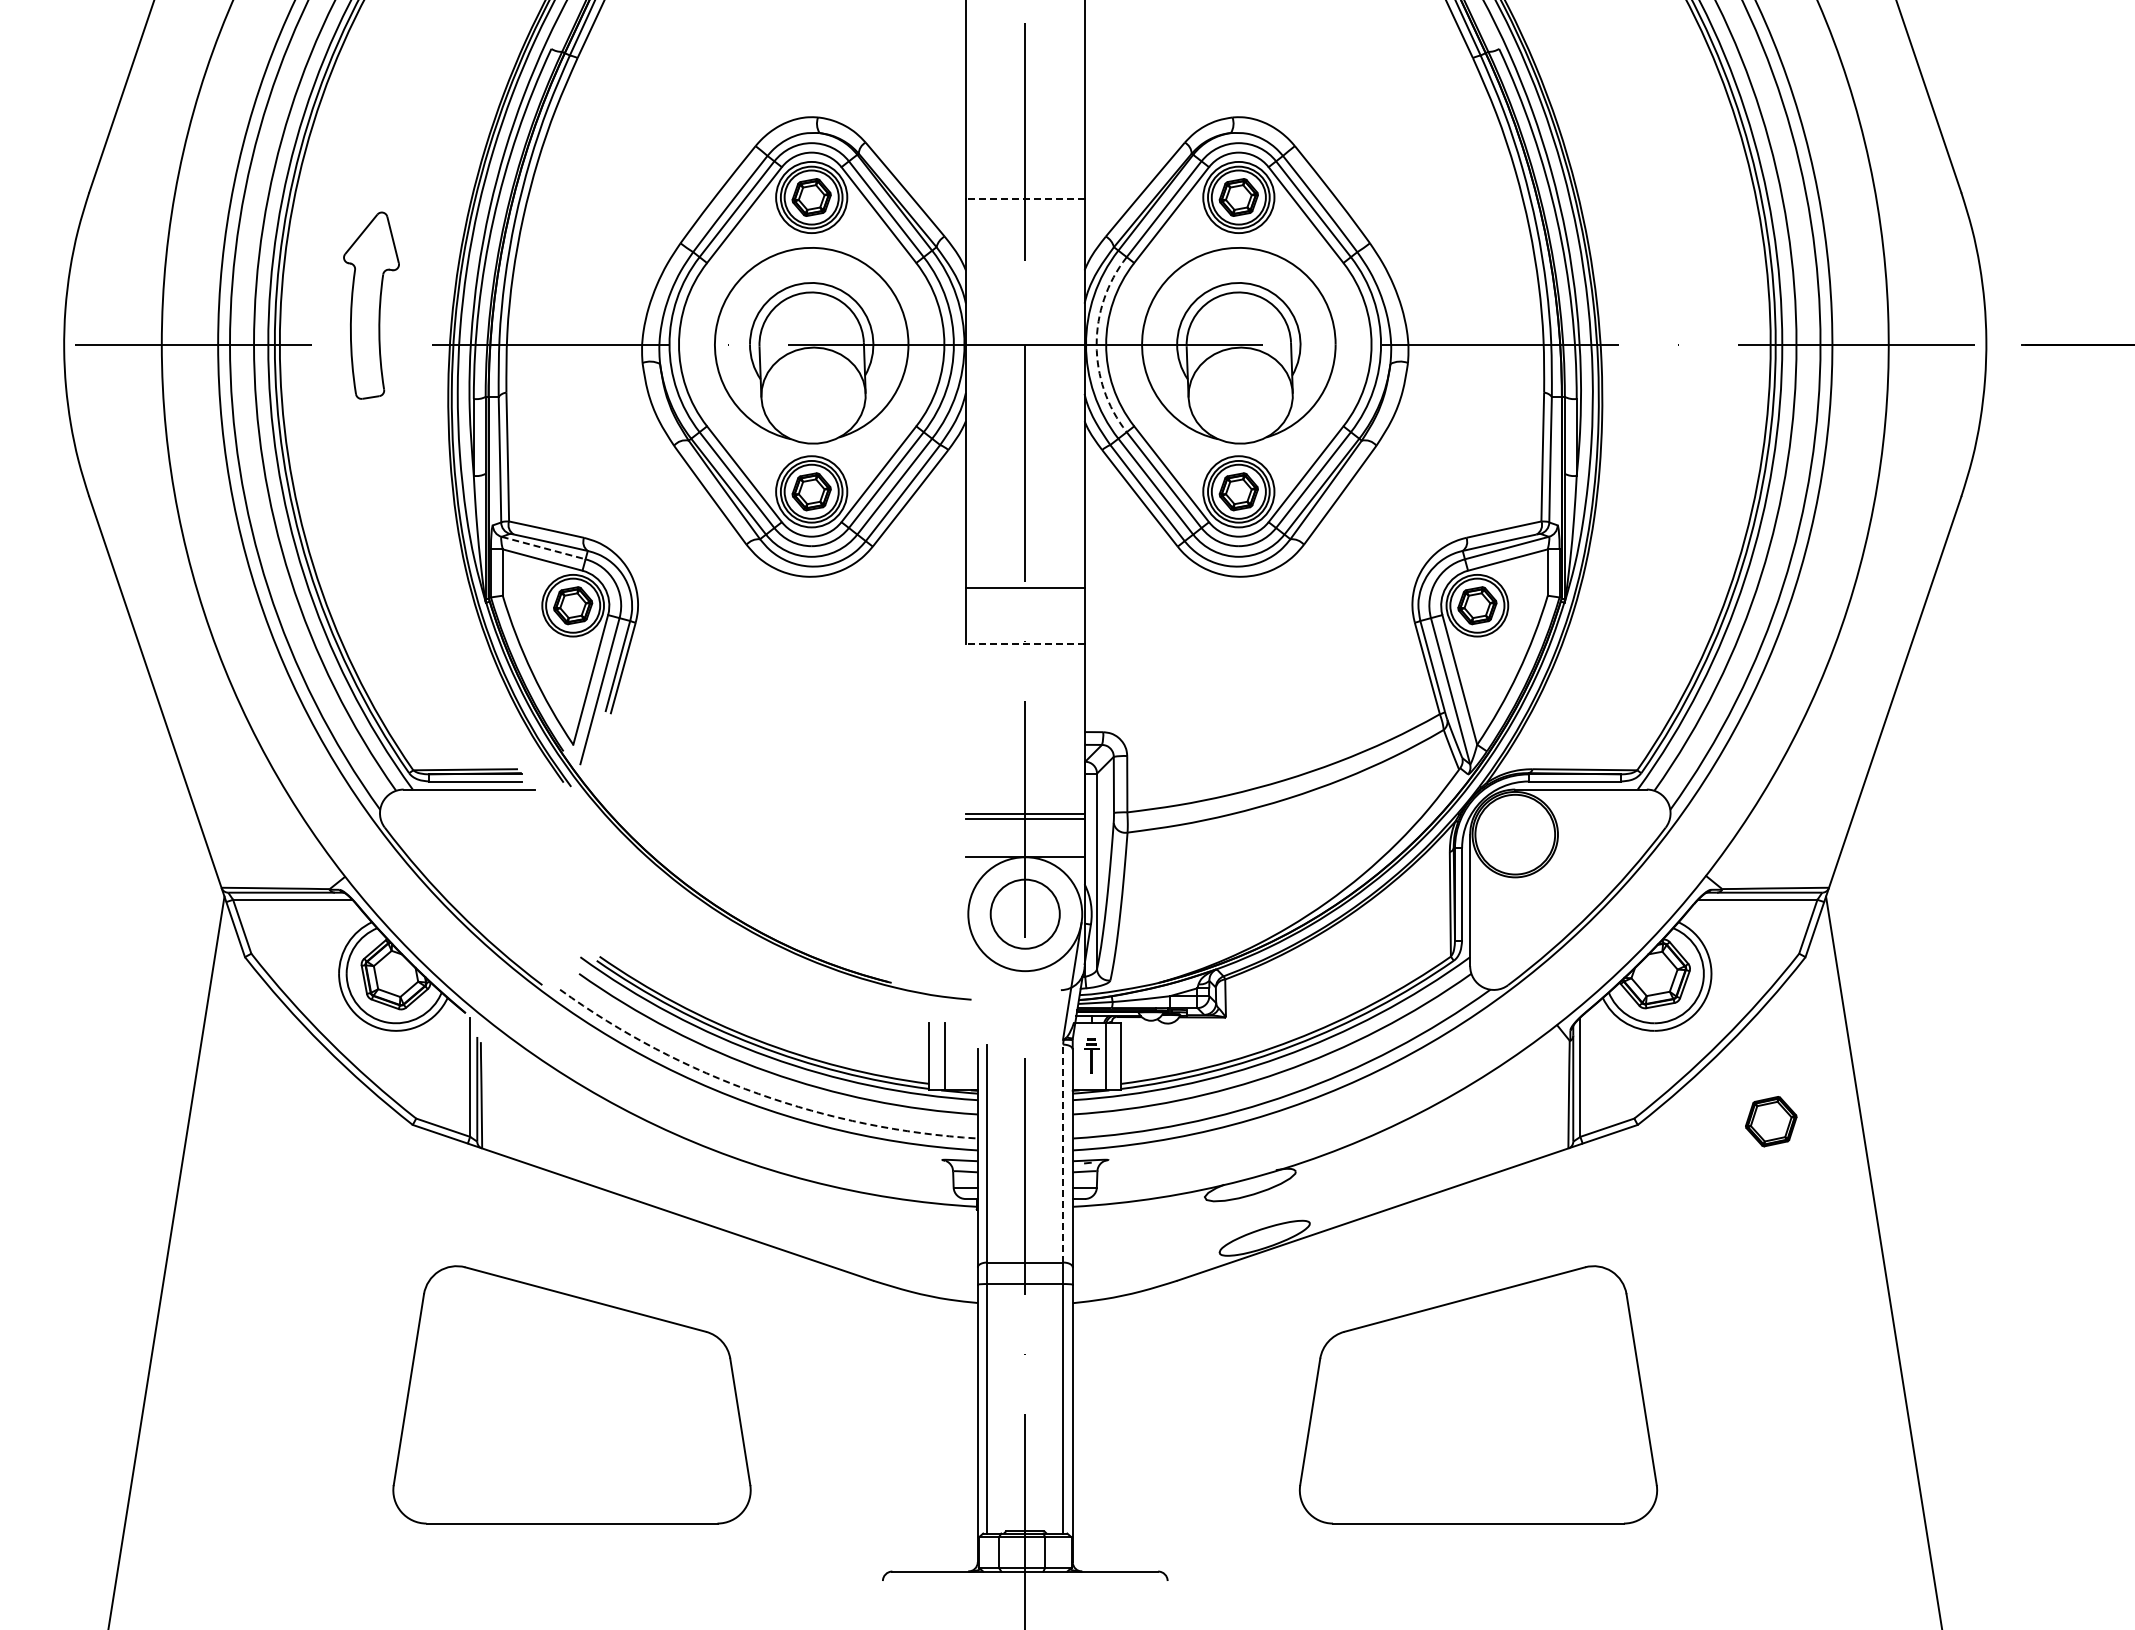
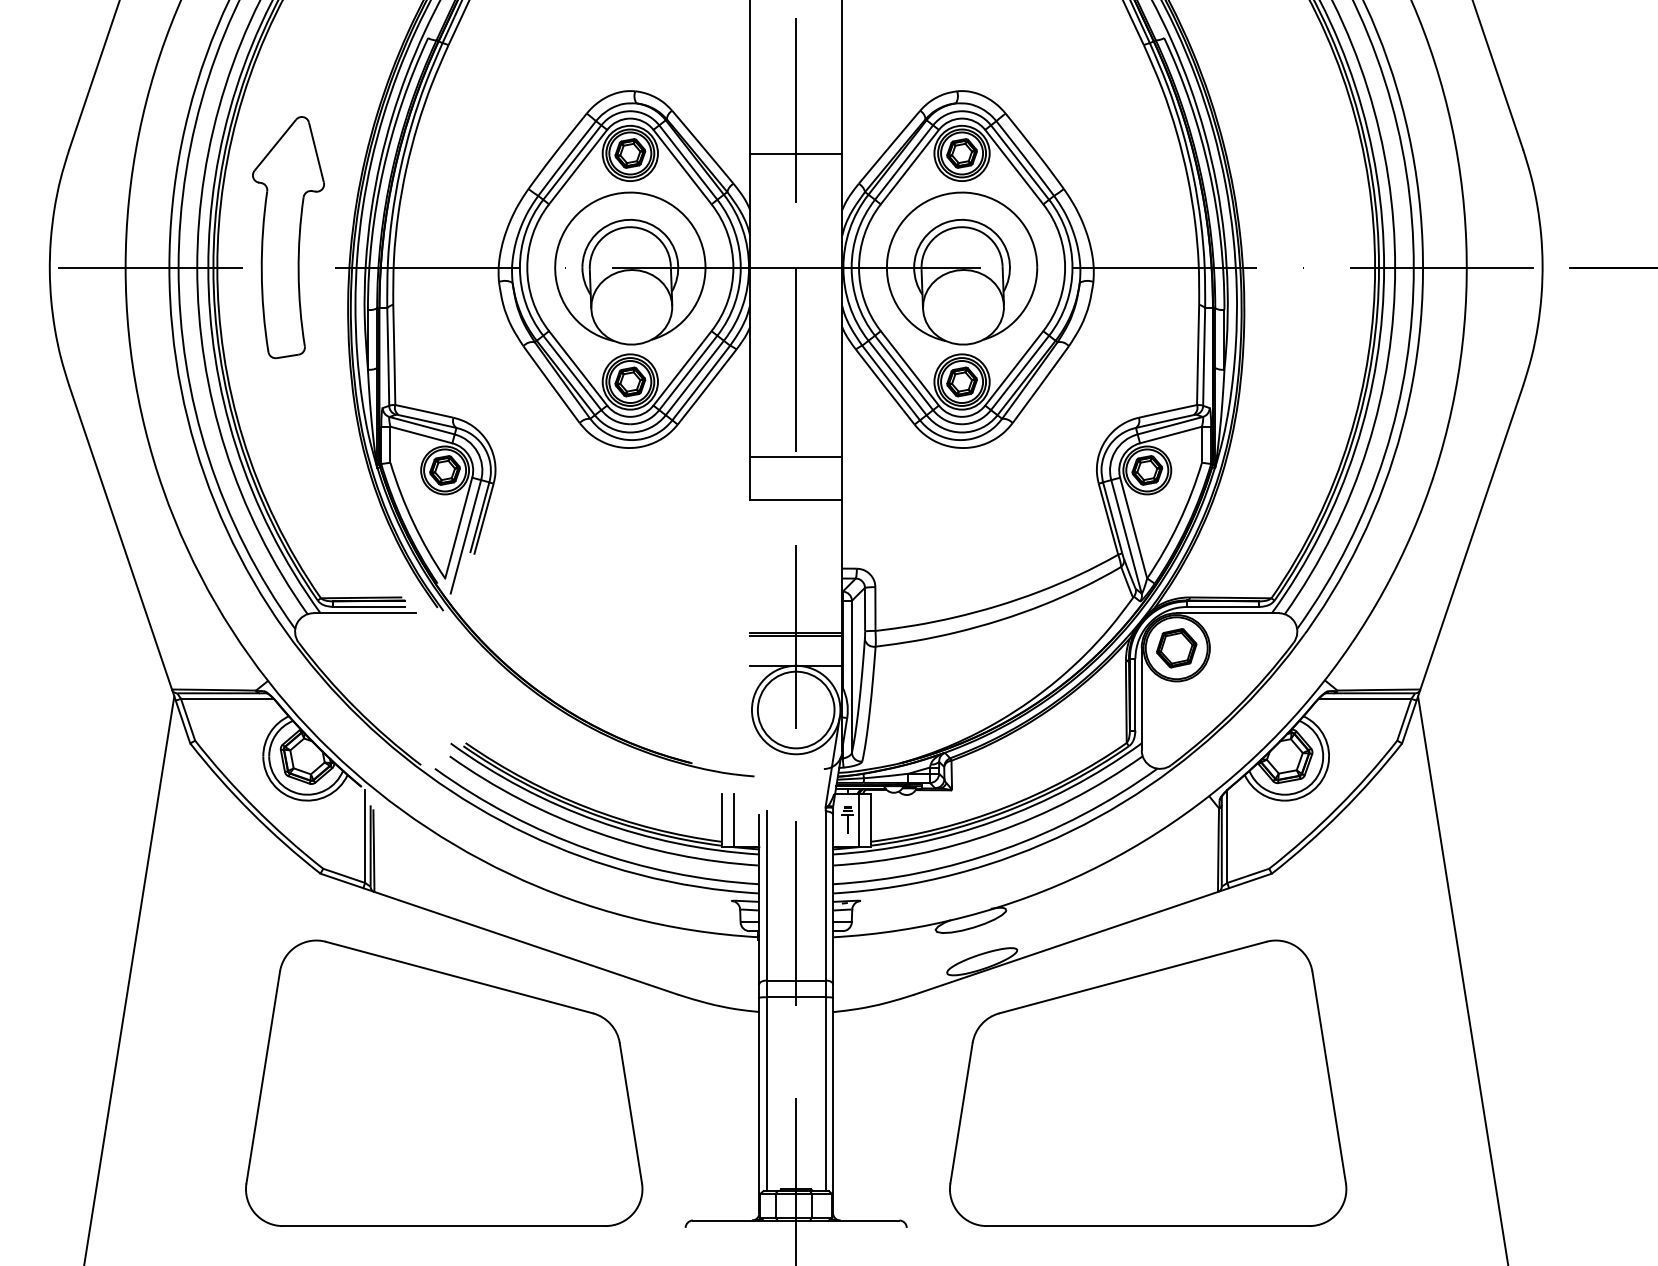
line: (1024, 198) -> (795, 154), dashed -> solid
part: (371, 305) -> (288, 237), size x1.67
arc: (1096, 344) -> (851, 267), dashed -> solid
line: (544, 548) -> (422, 426), dashed -> solid
line: (1024, 643) -> (795, 499), dashed -> solid
circle: (1024, 913) -> (795, 709), size x1.43
arc: (758, 1093) -> (589, 849), dashed -> solid
part: (1771, 1121) -> (1176, 648), moved
line: (1063, 1153) -> (825, 895), dashed -> solid
part: (571, 1394) -> (443, 1083), size x1.43
part: (1478, 1394) -> (1148, 1083), size x1.43

